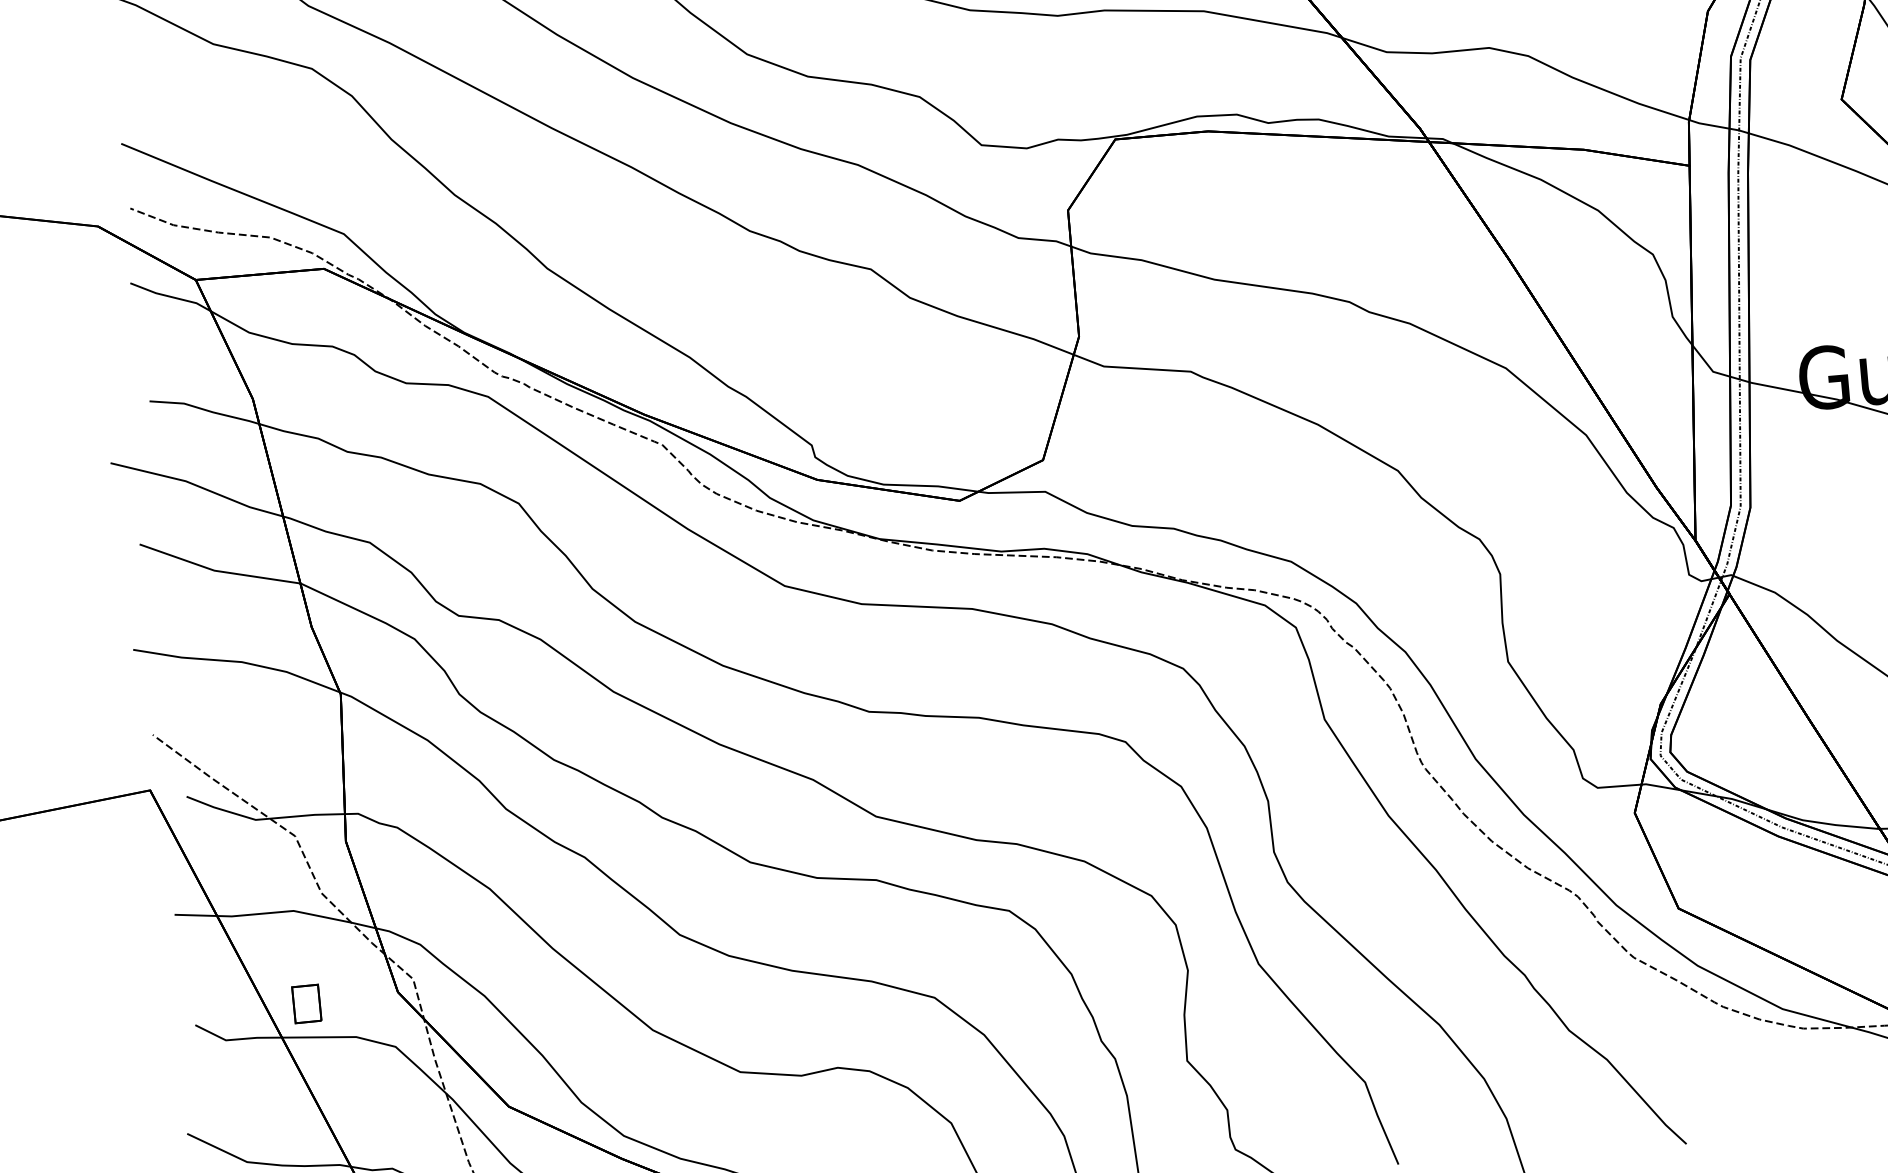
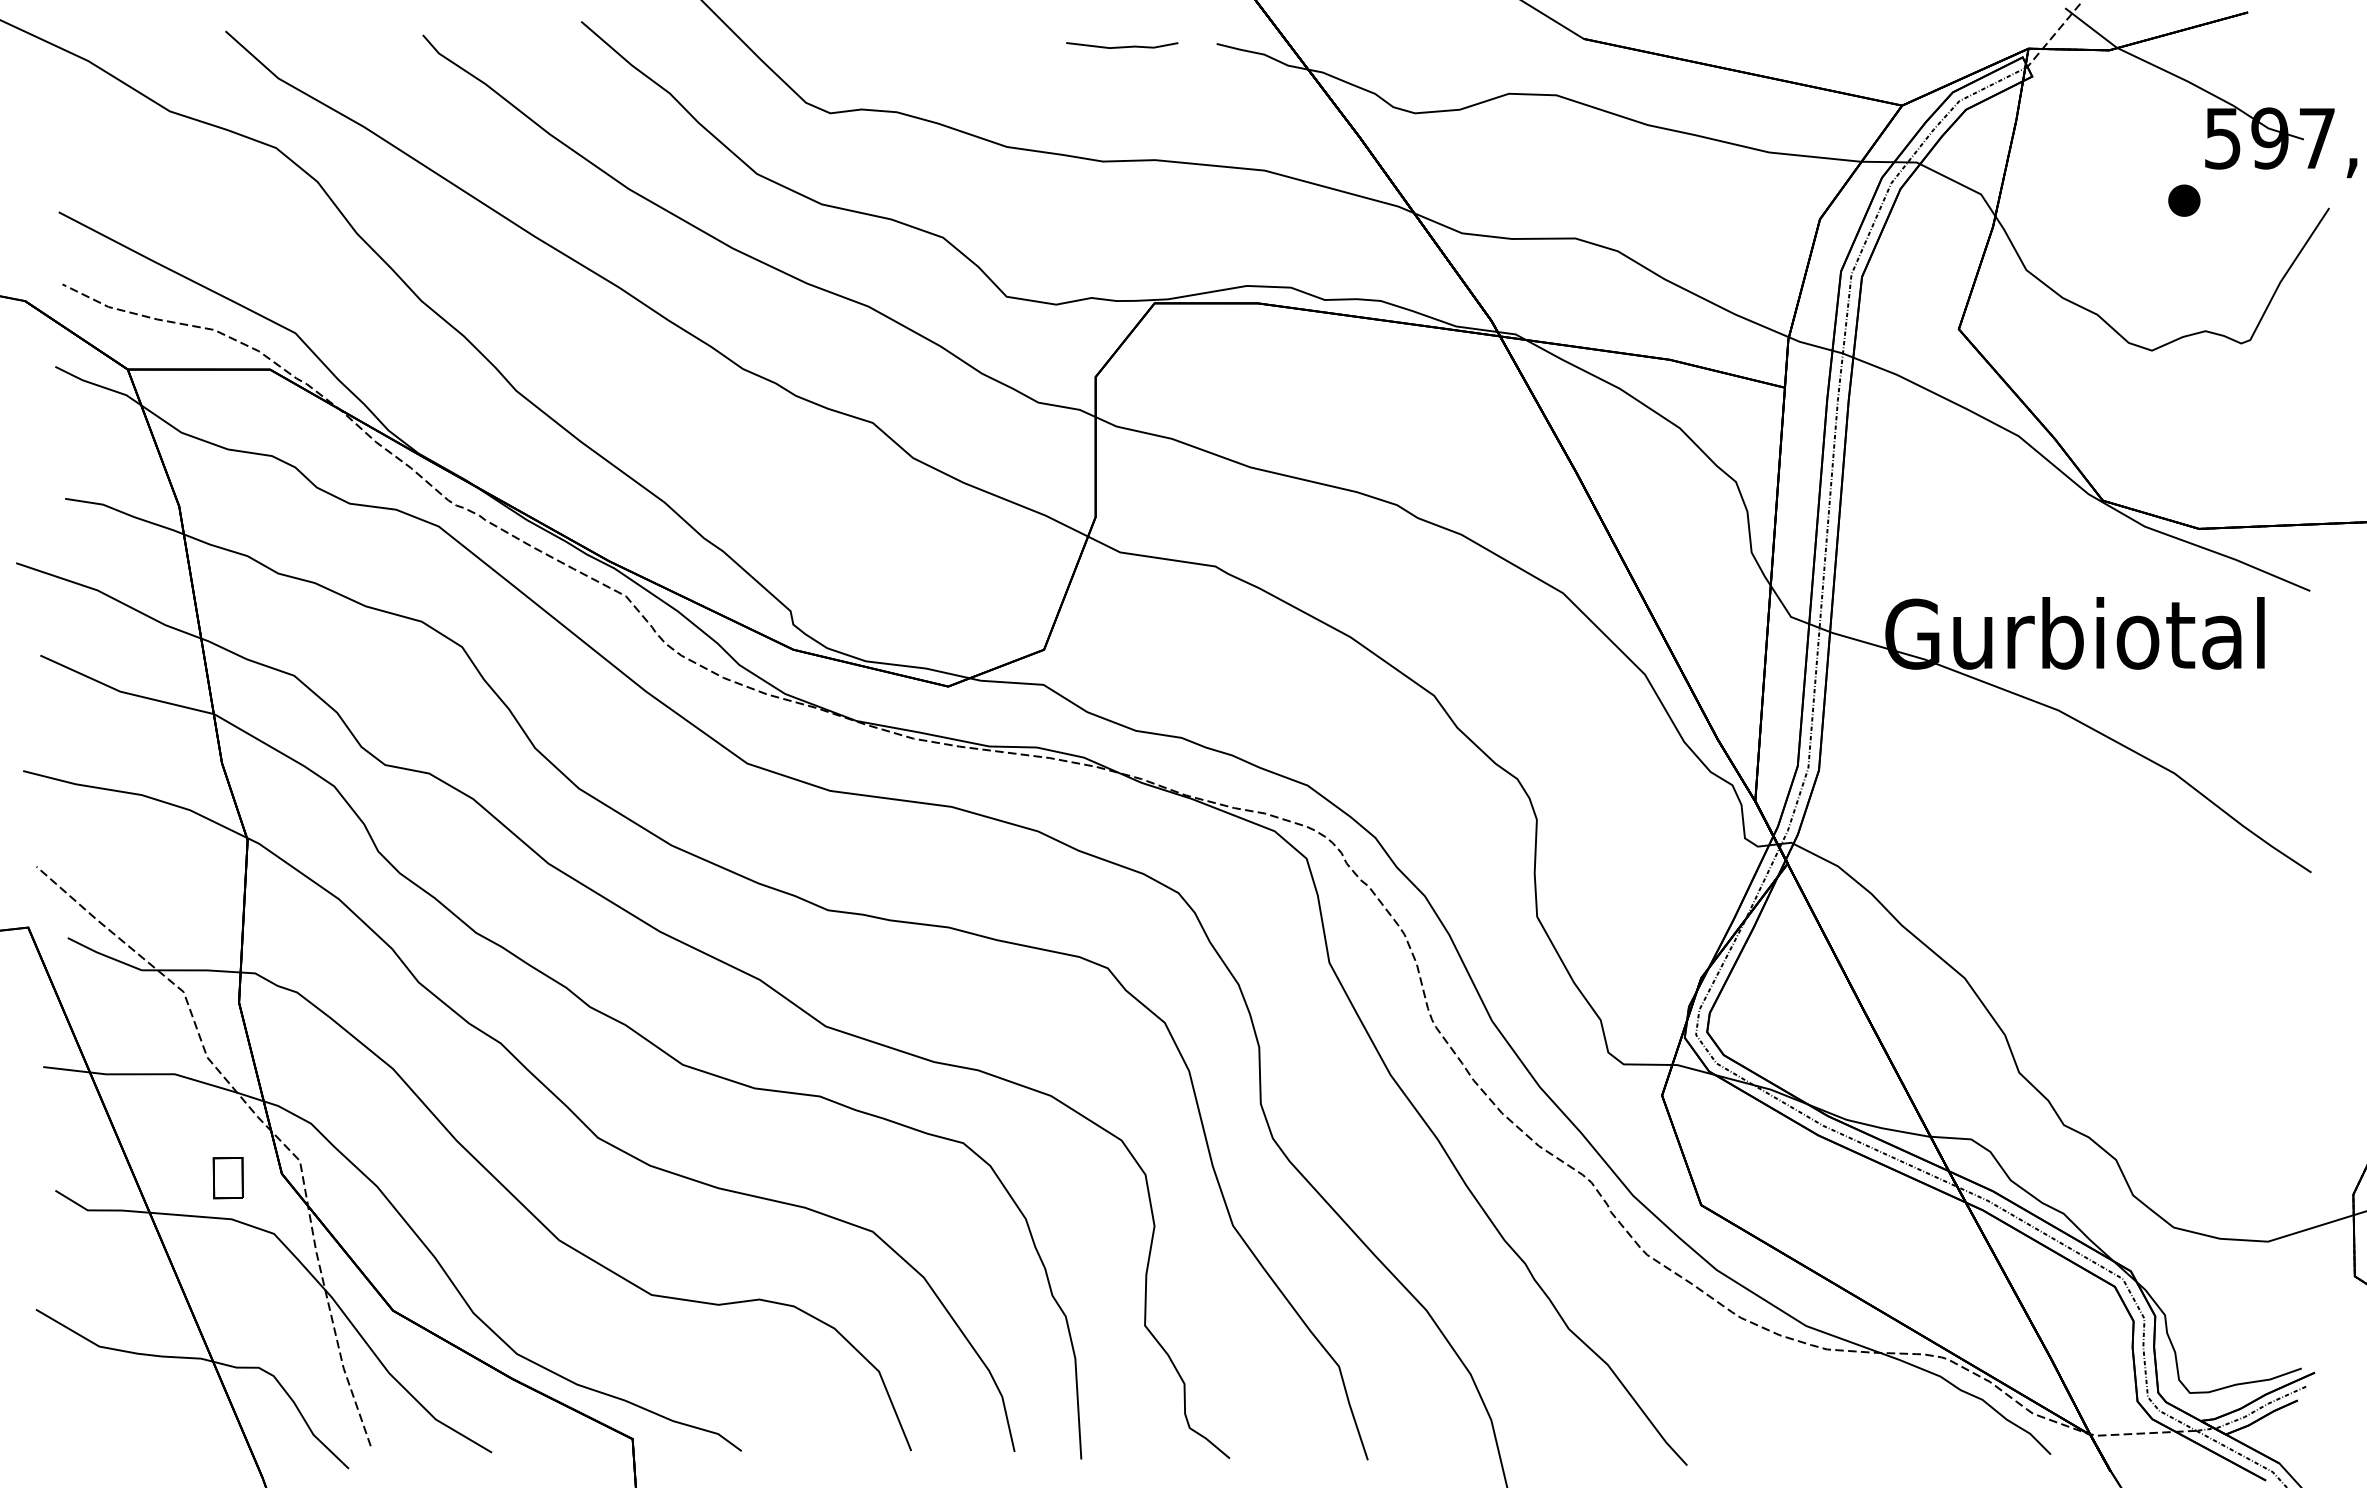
part: (306, 1004) -> (227, 1178), moved

